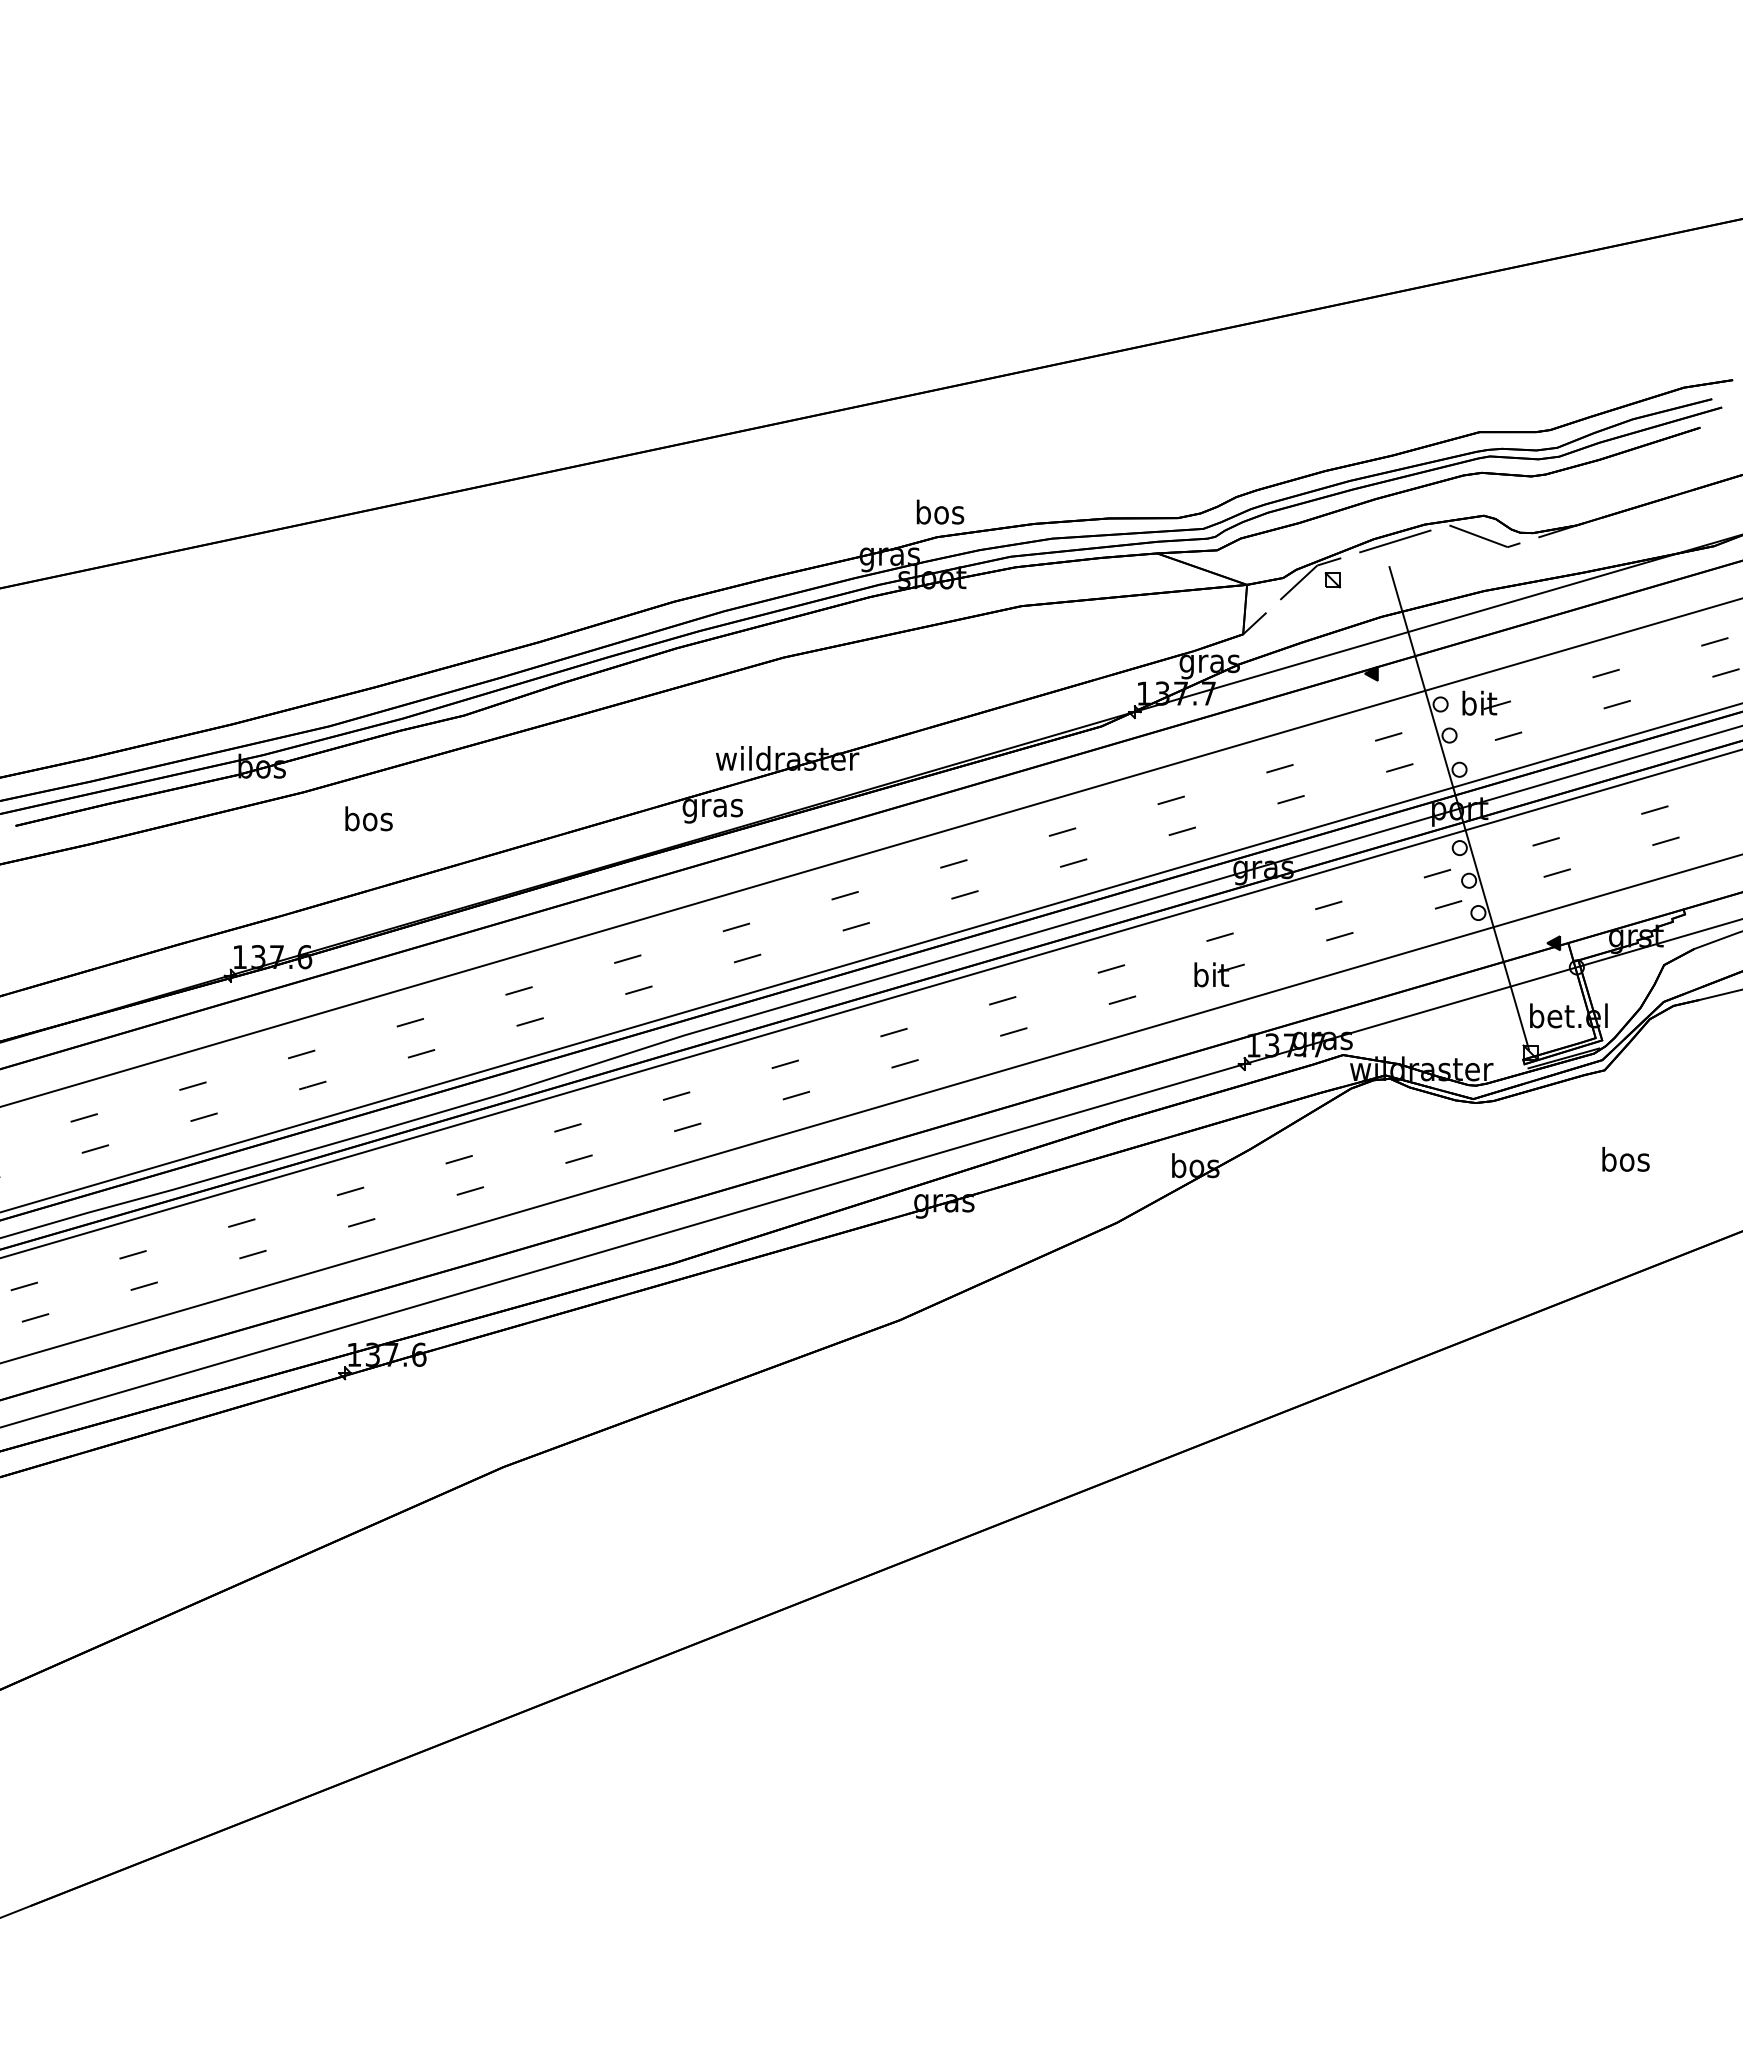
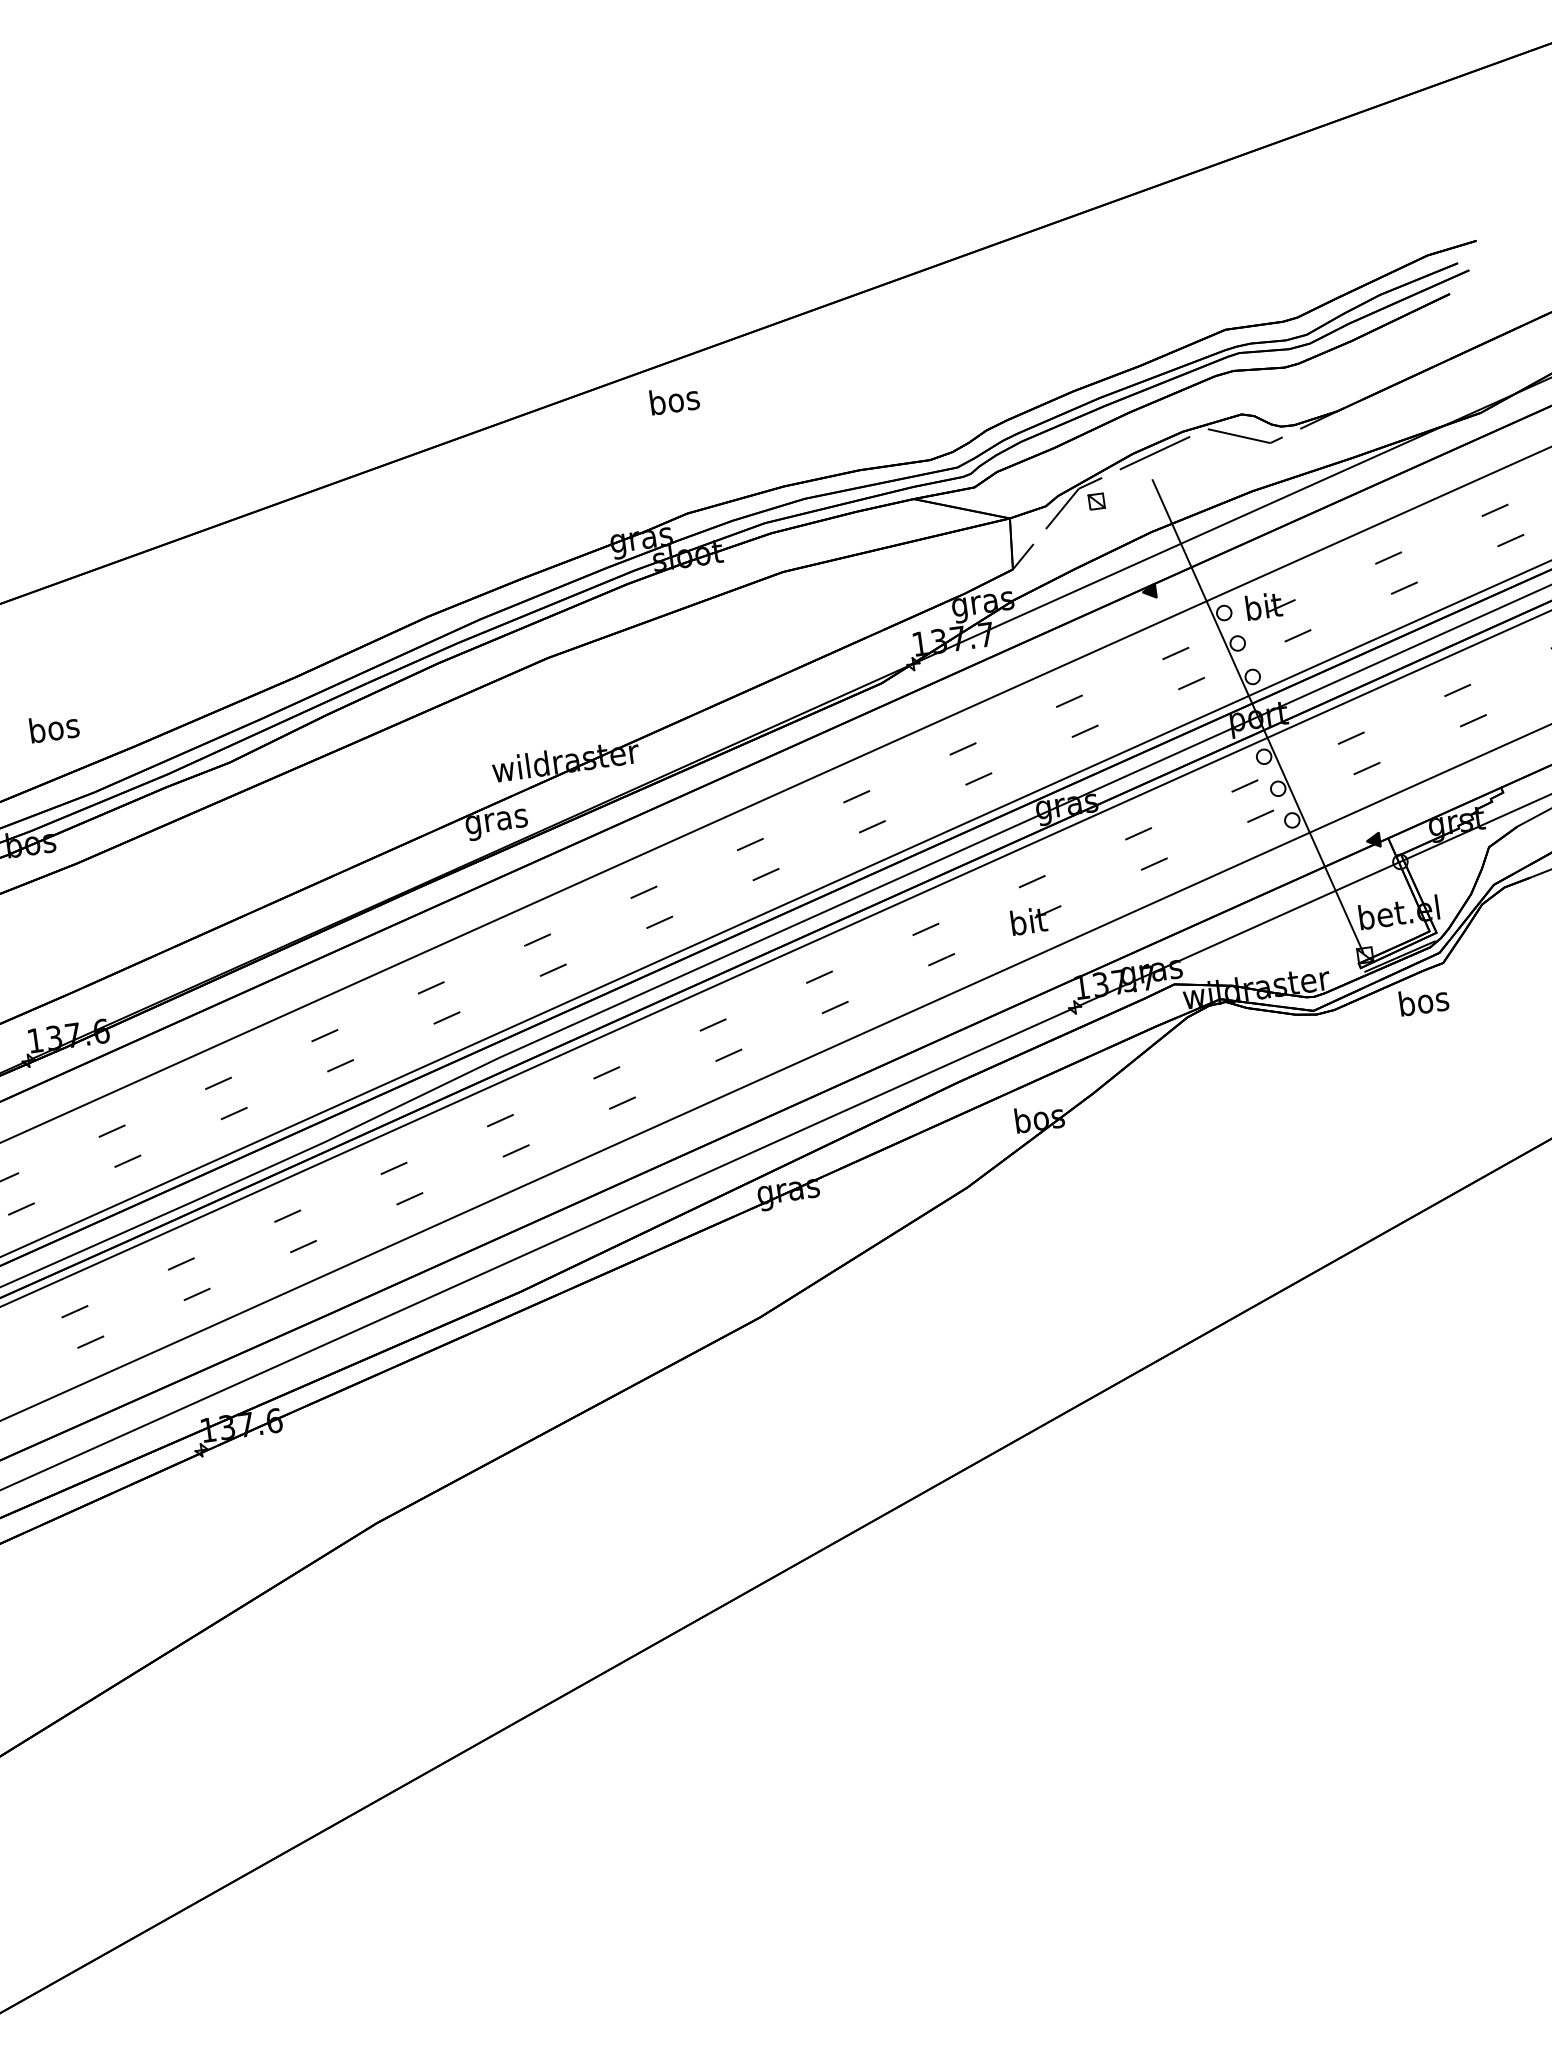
text: (940, 511) -> (674, 399), moved
text: (368, 818) -> (53, 727), moved
text: (1625, 1159) -> (1423, 1001), moved

